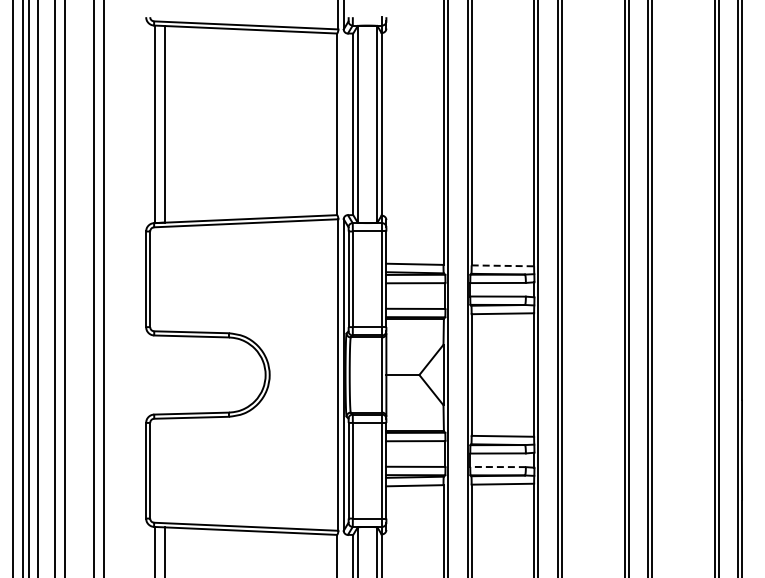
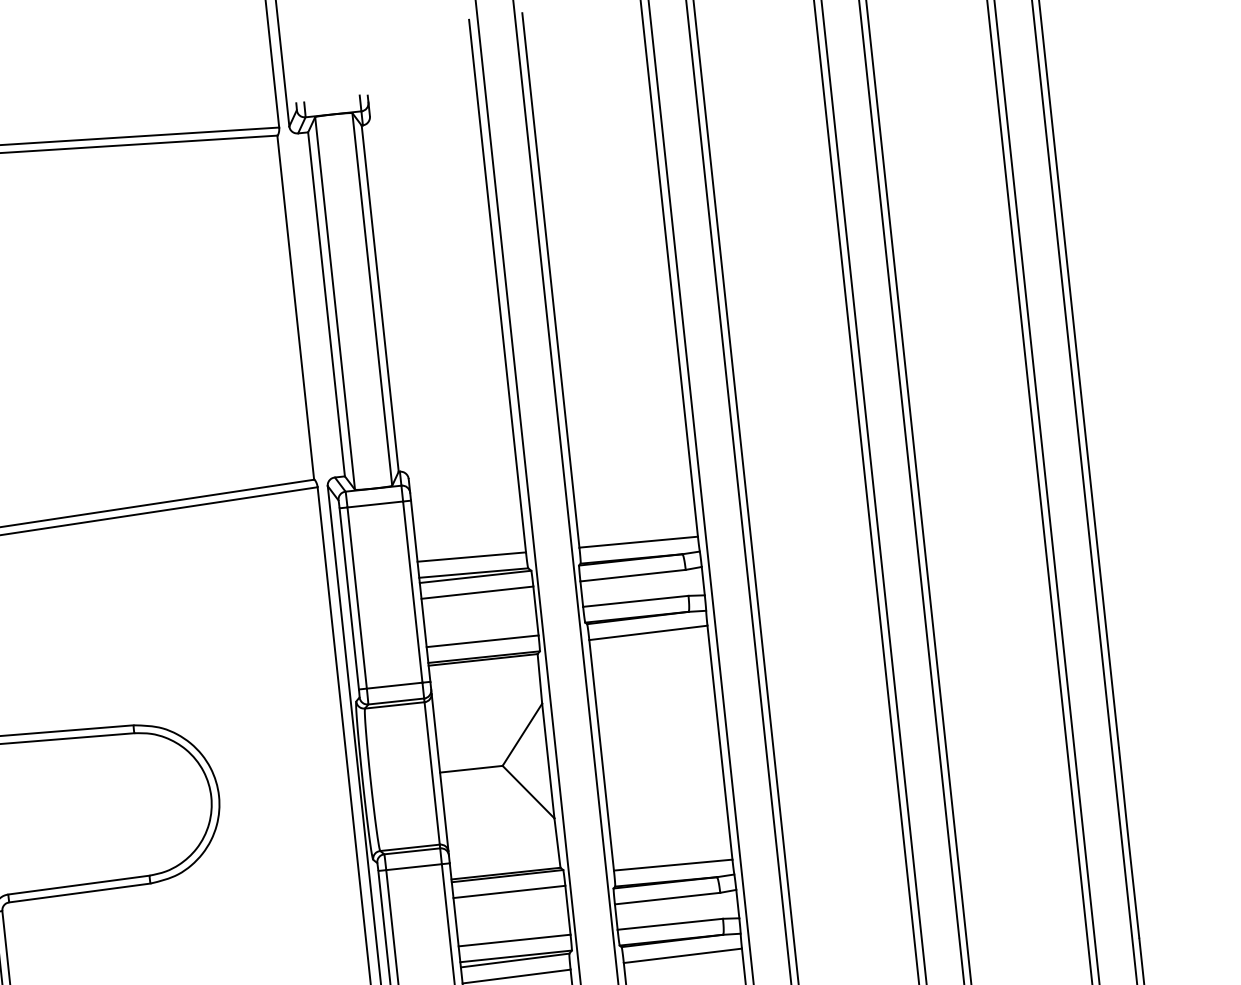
line: (503, 265) -> (639, 541), dashed -> solid
line: (498, 467) -> (671, 925), dashed -> solid

